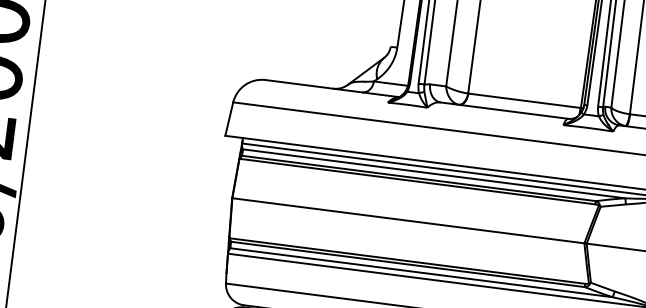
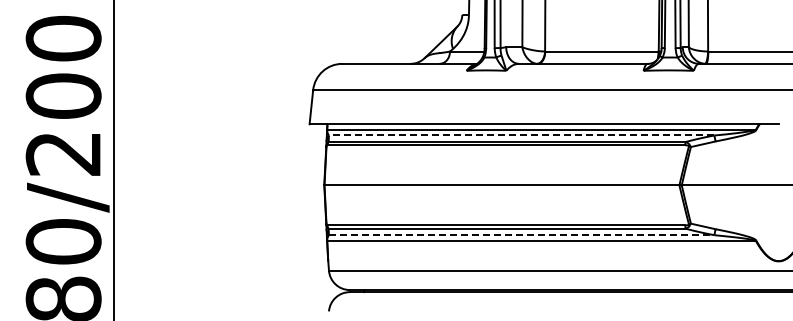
line: (434, 173) -> (521, 135), solid -> dashed
line: (421, 273) -> (521, 235), solid -> dashed

